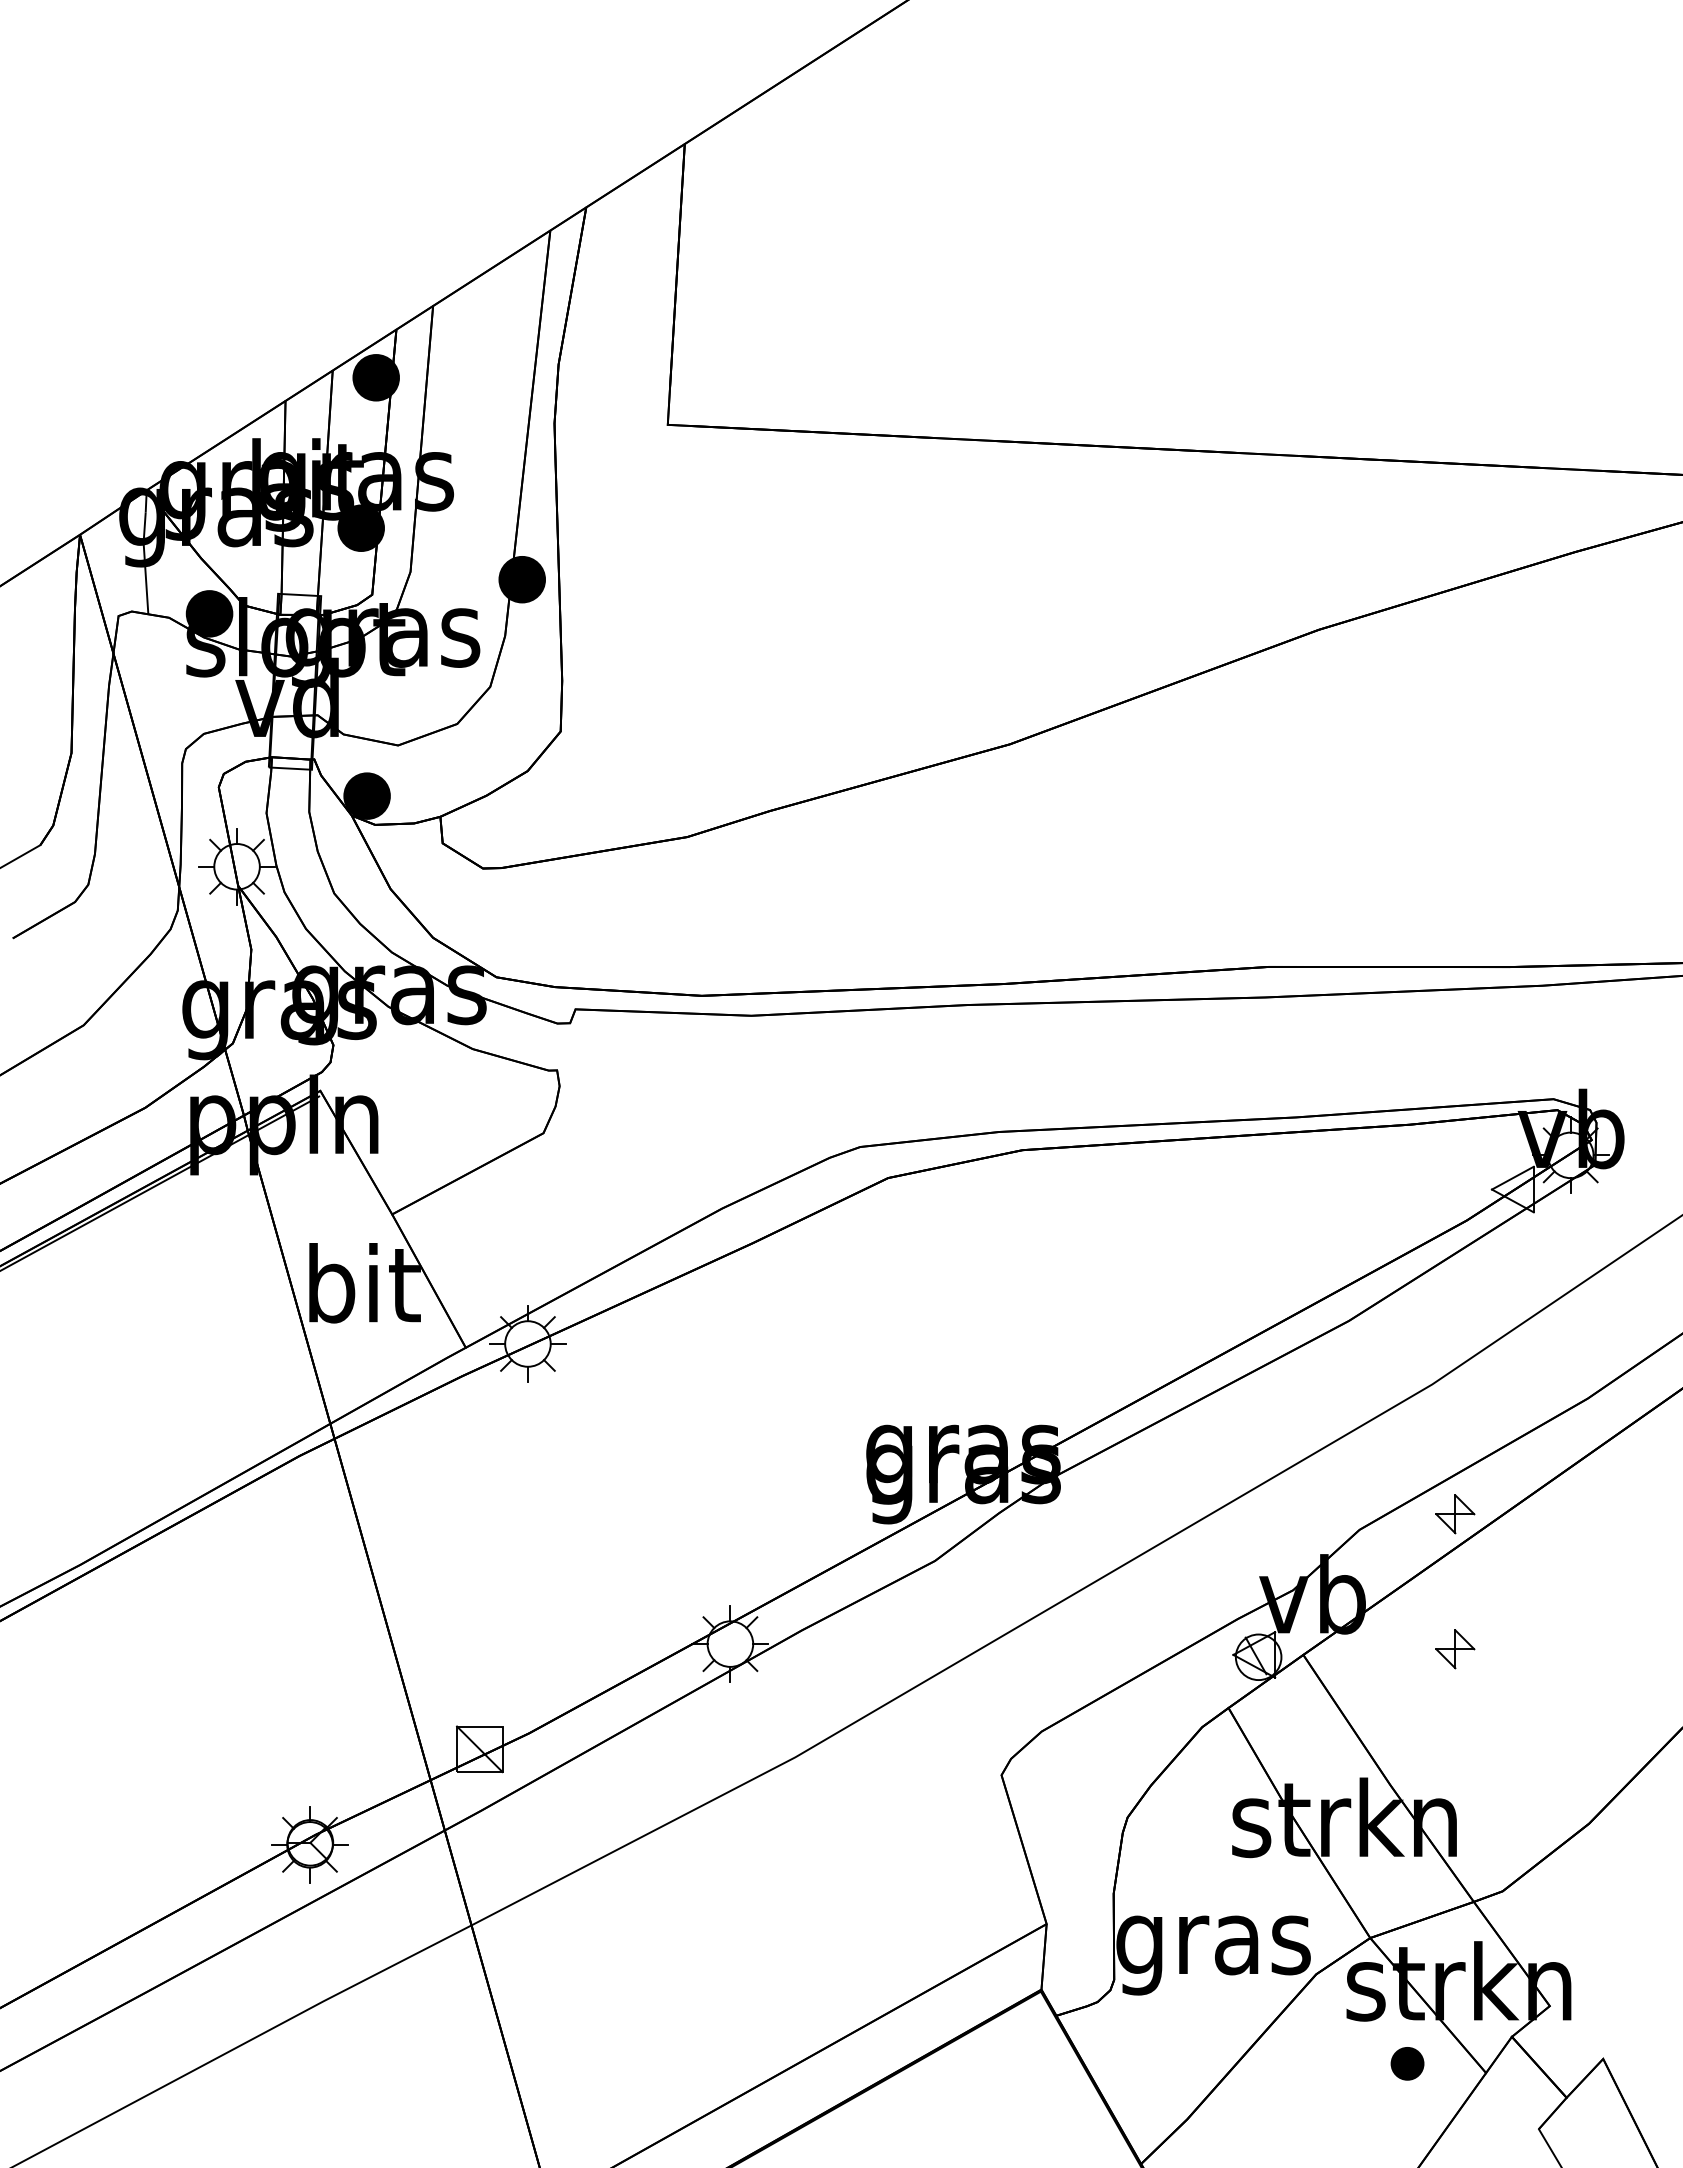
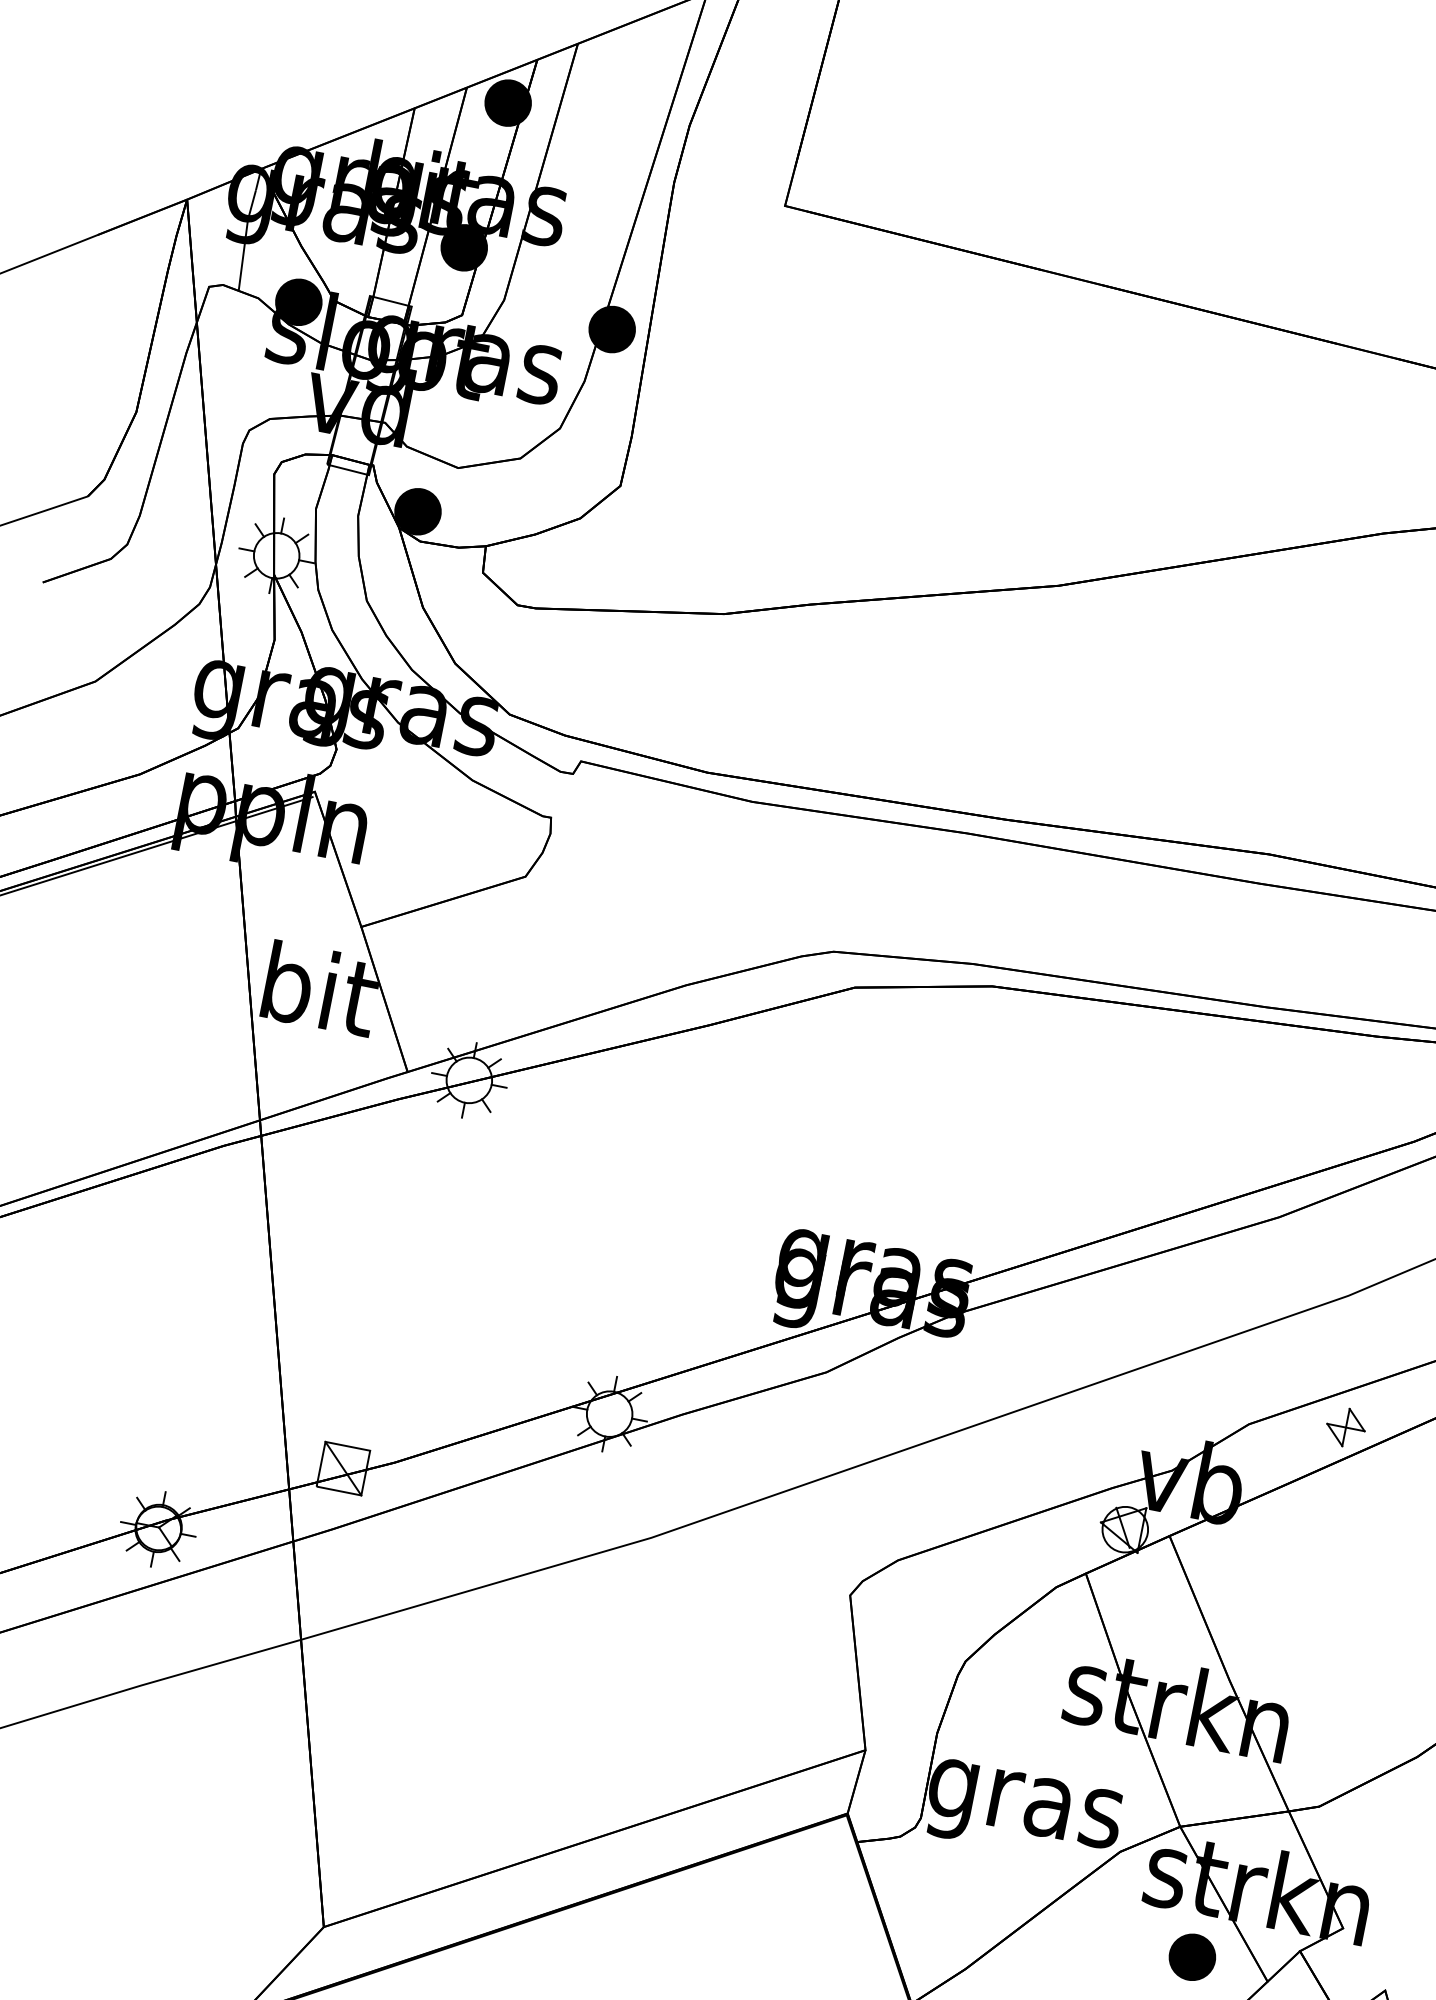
part: (1455, 1649) -> (1319, 1560), removed
part: (1407, 2063) -> (1192, 1957), size x1.43

